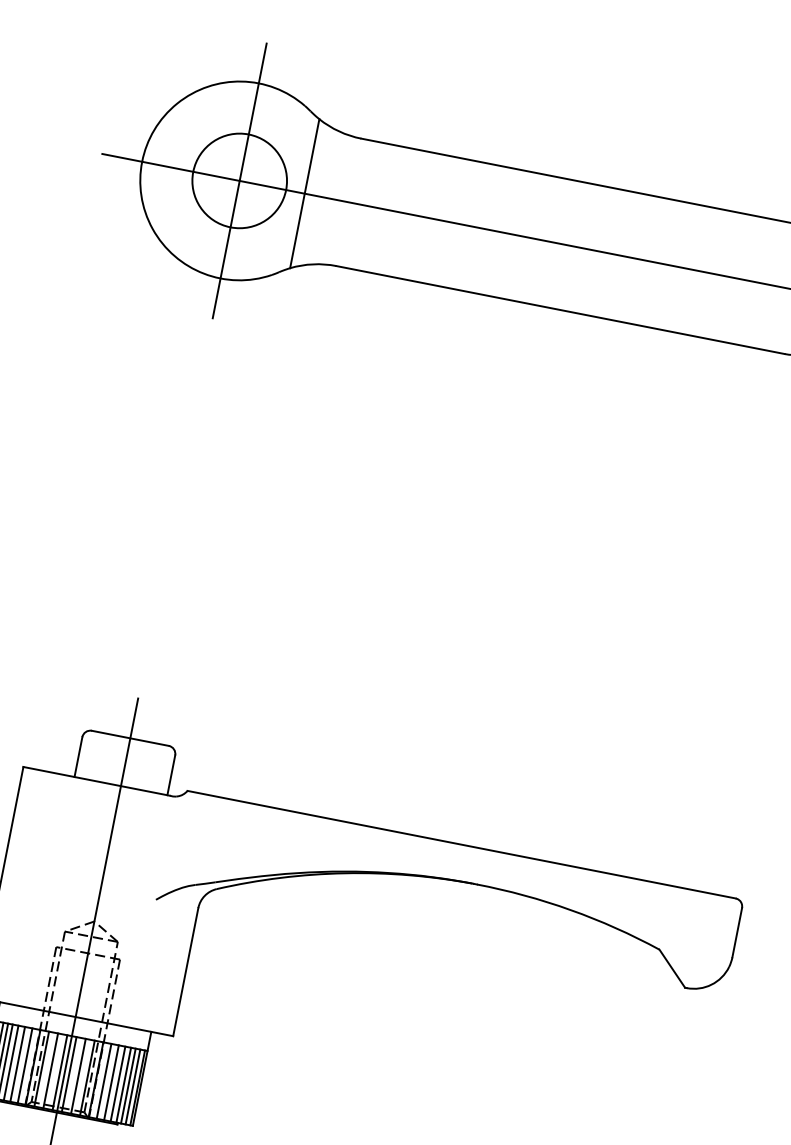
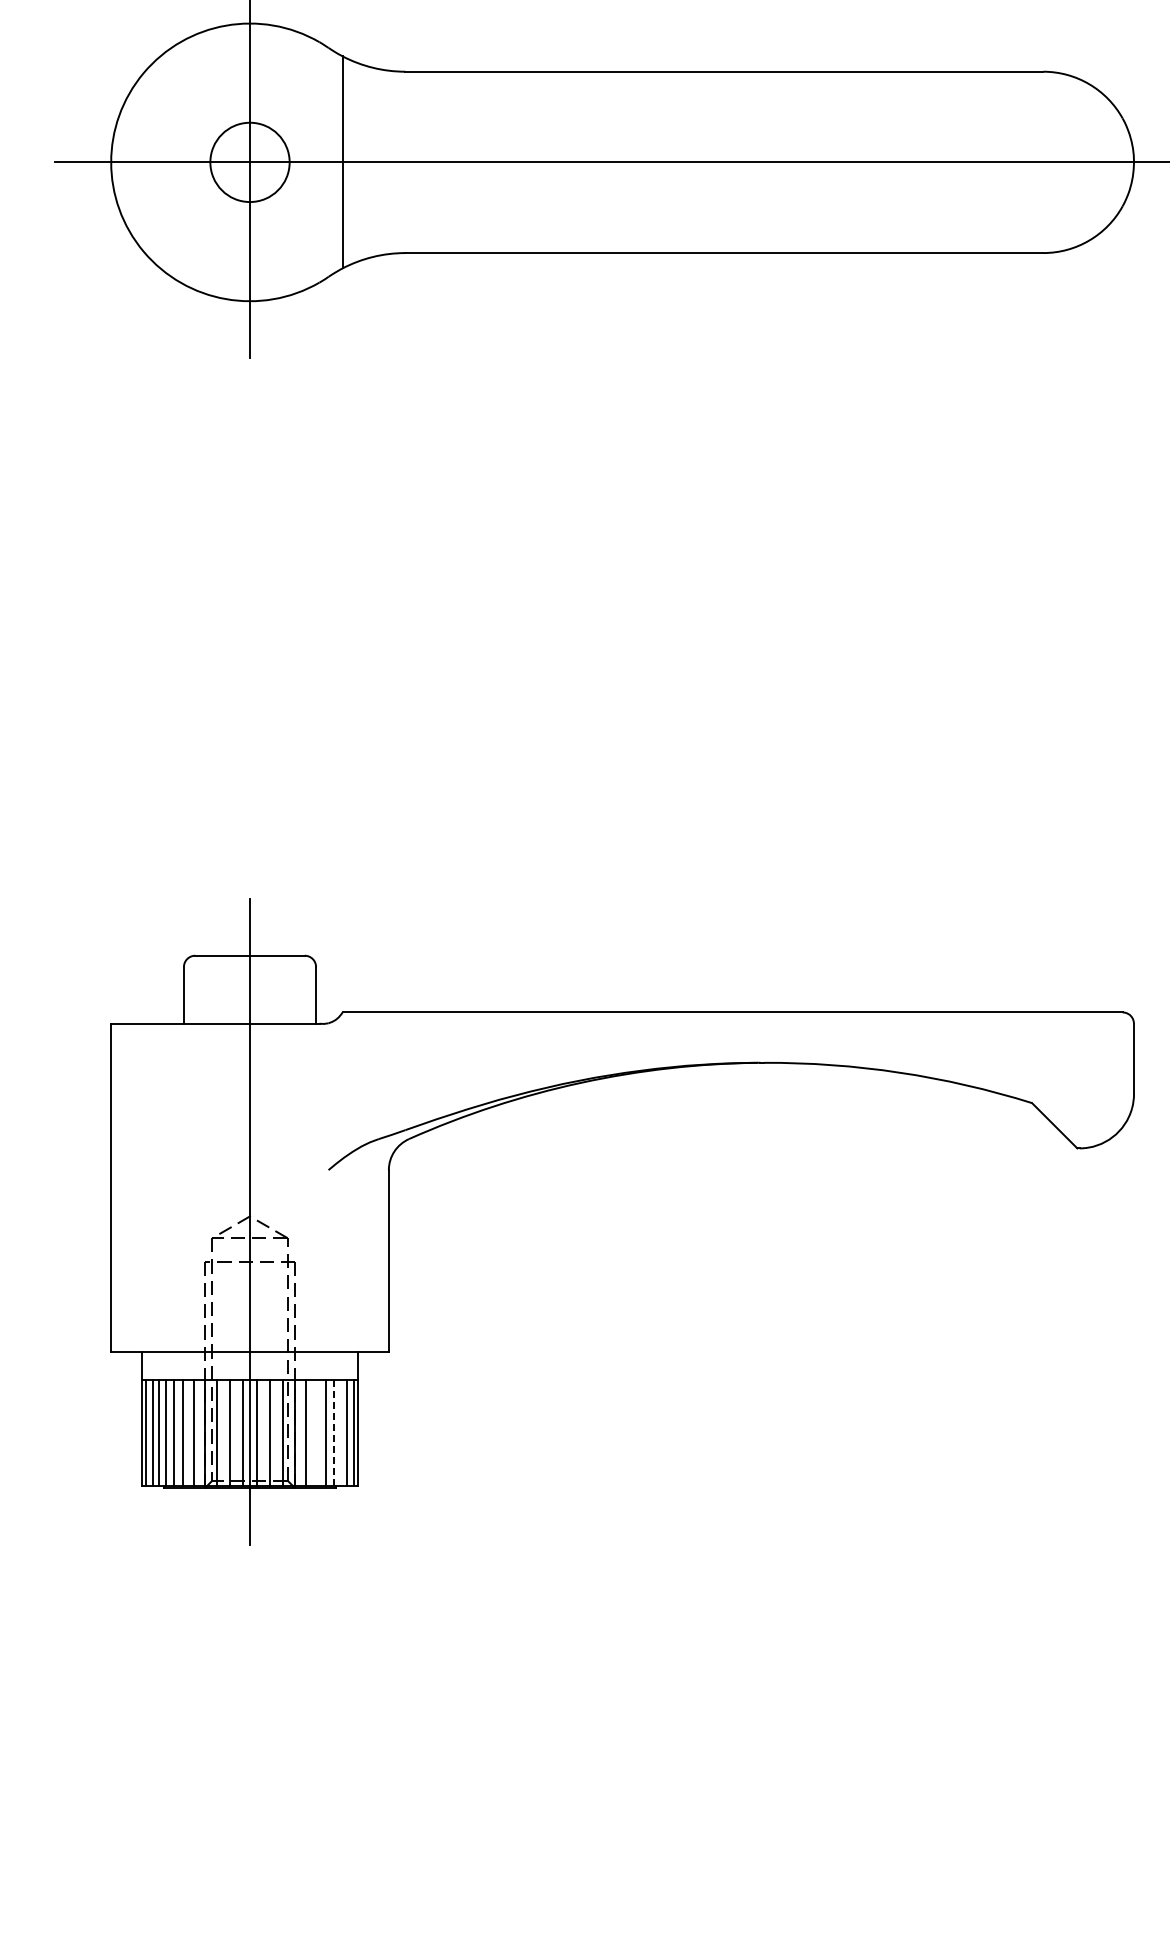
circle: (239, 180) -> (249, 162), size x0.6
line: (111, 1082) -> (316, 1432), removed
line: (123, 1085) -> (334, 1433), solid -> dashed
line: (128, 1085) -> (340, 1432), removed

